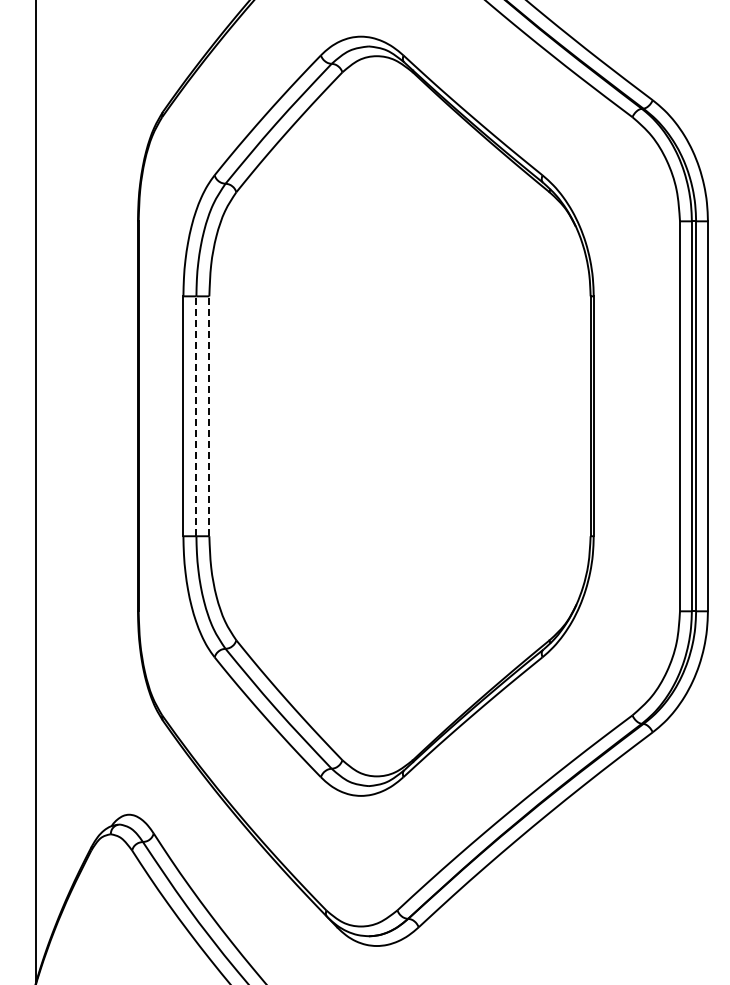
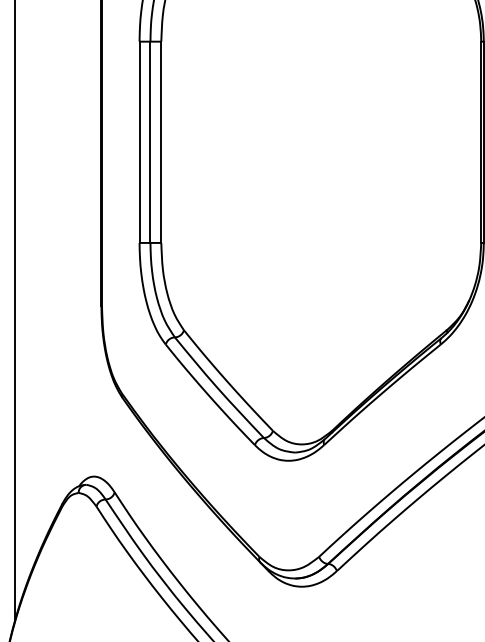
line: (196, 416) -> (150, 142), dashed -> solid
line: (209, 416) -> (161, 142), dashed -> solid

